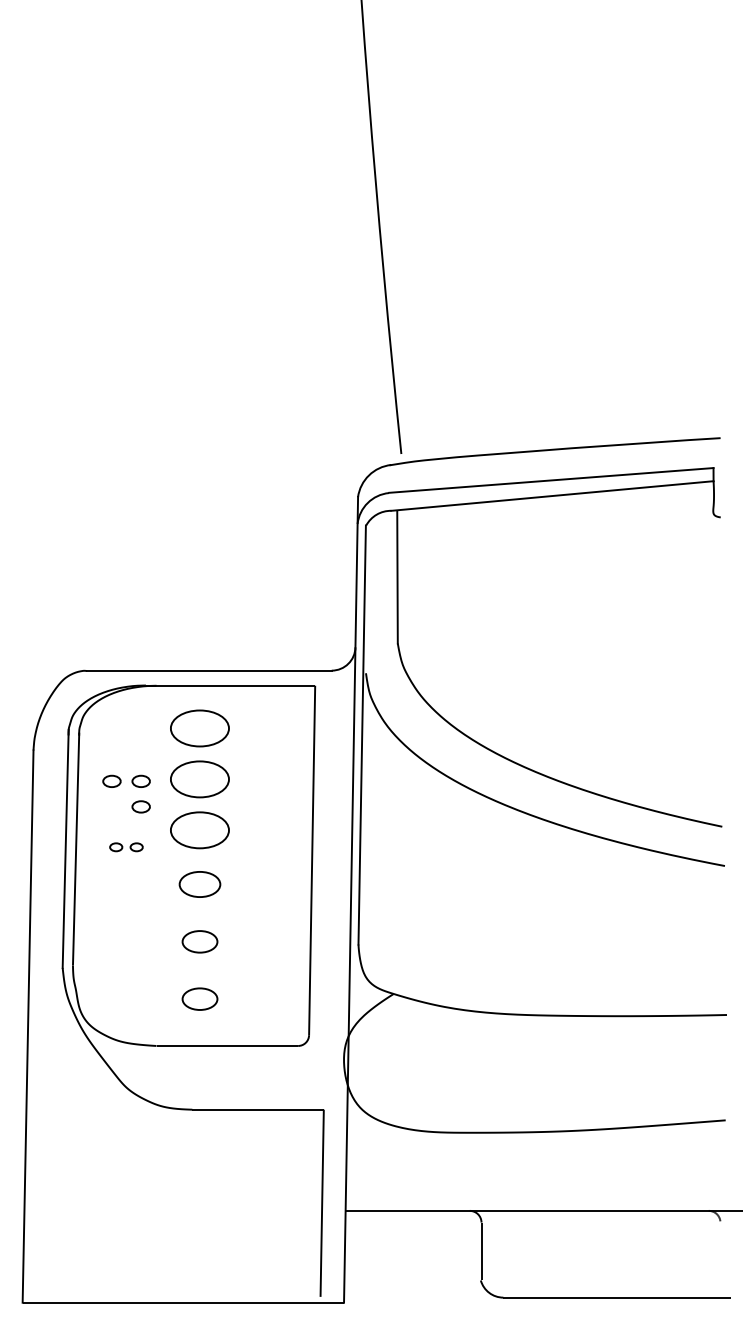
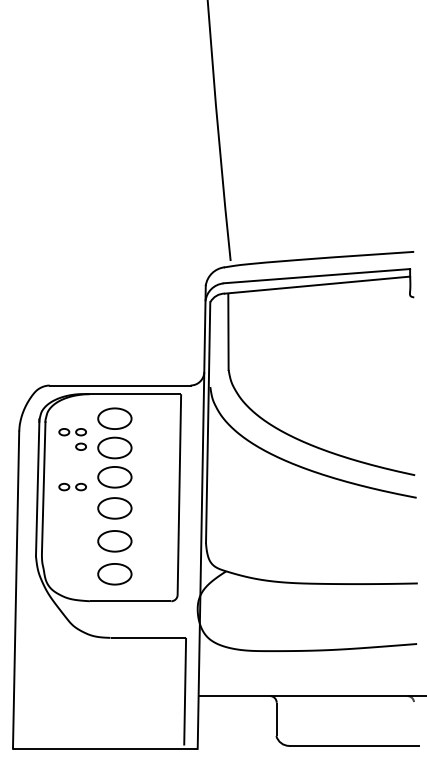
part: (126, 794) -> (72, 439), moved
part: (126, 846) -> (72, 486), size x1.43
part: (199, 884) -> (114, 508), size x1.43
part: (199, 942) -> (114, 541), size x1.67
part: (199, 999) -> (114, 574), size x1.67

